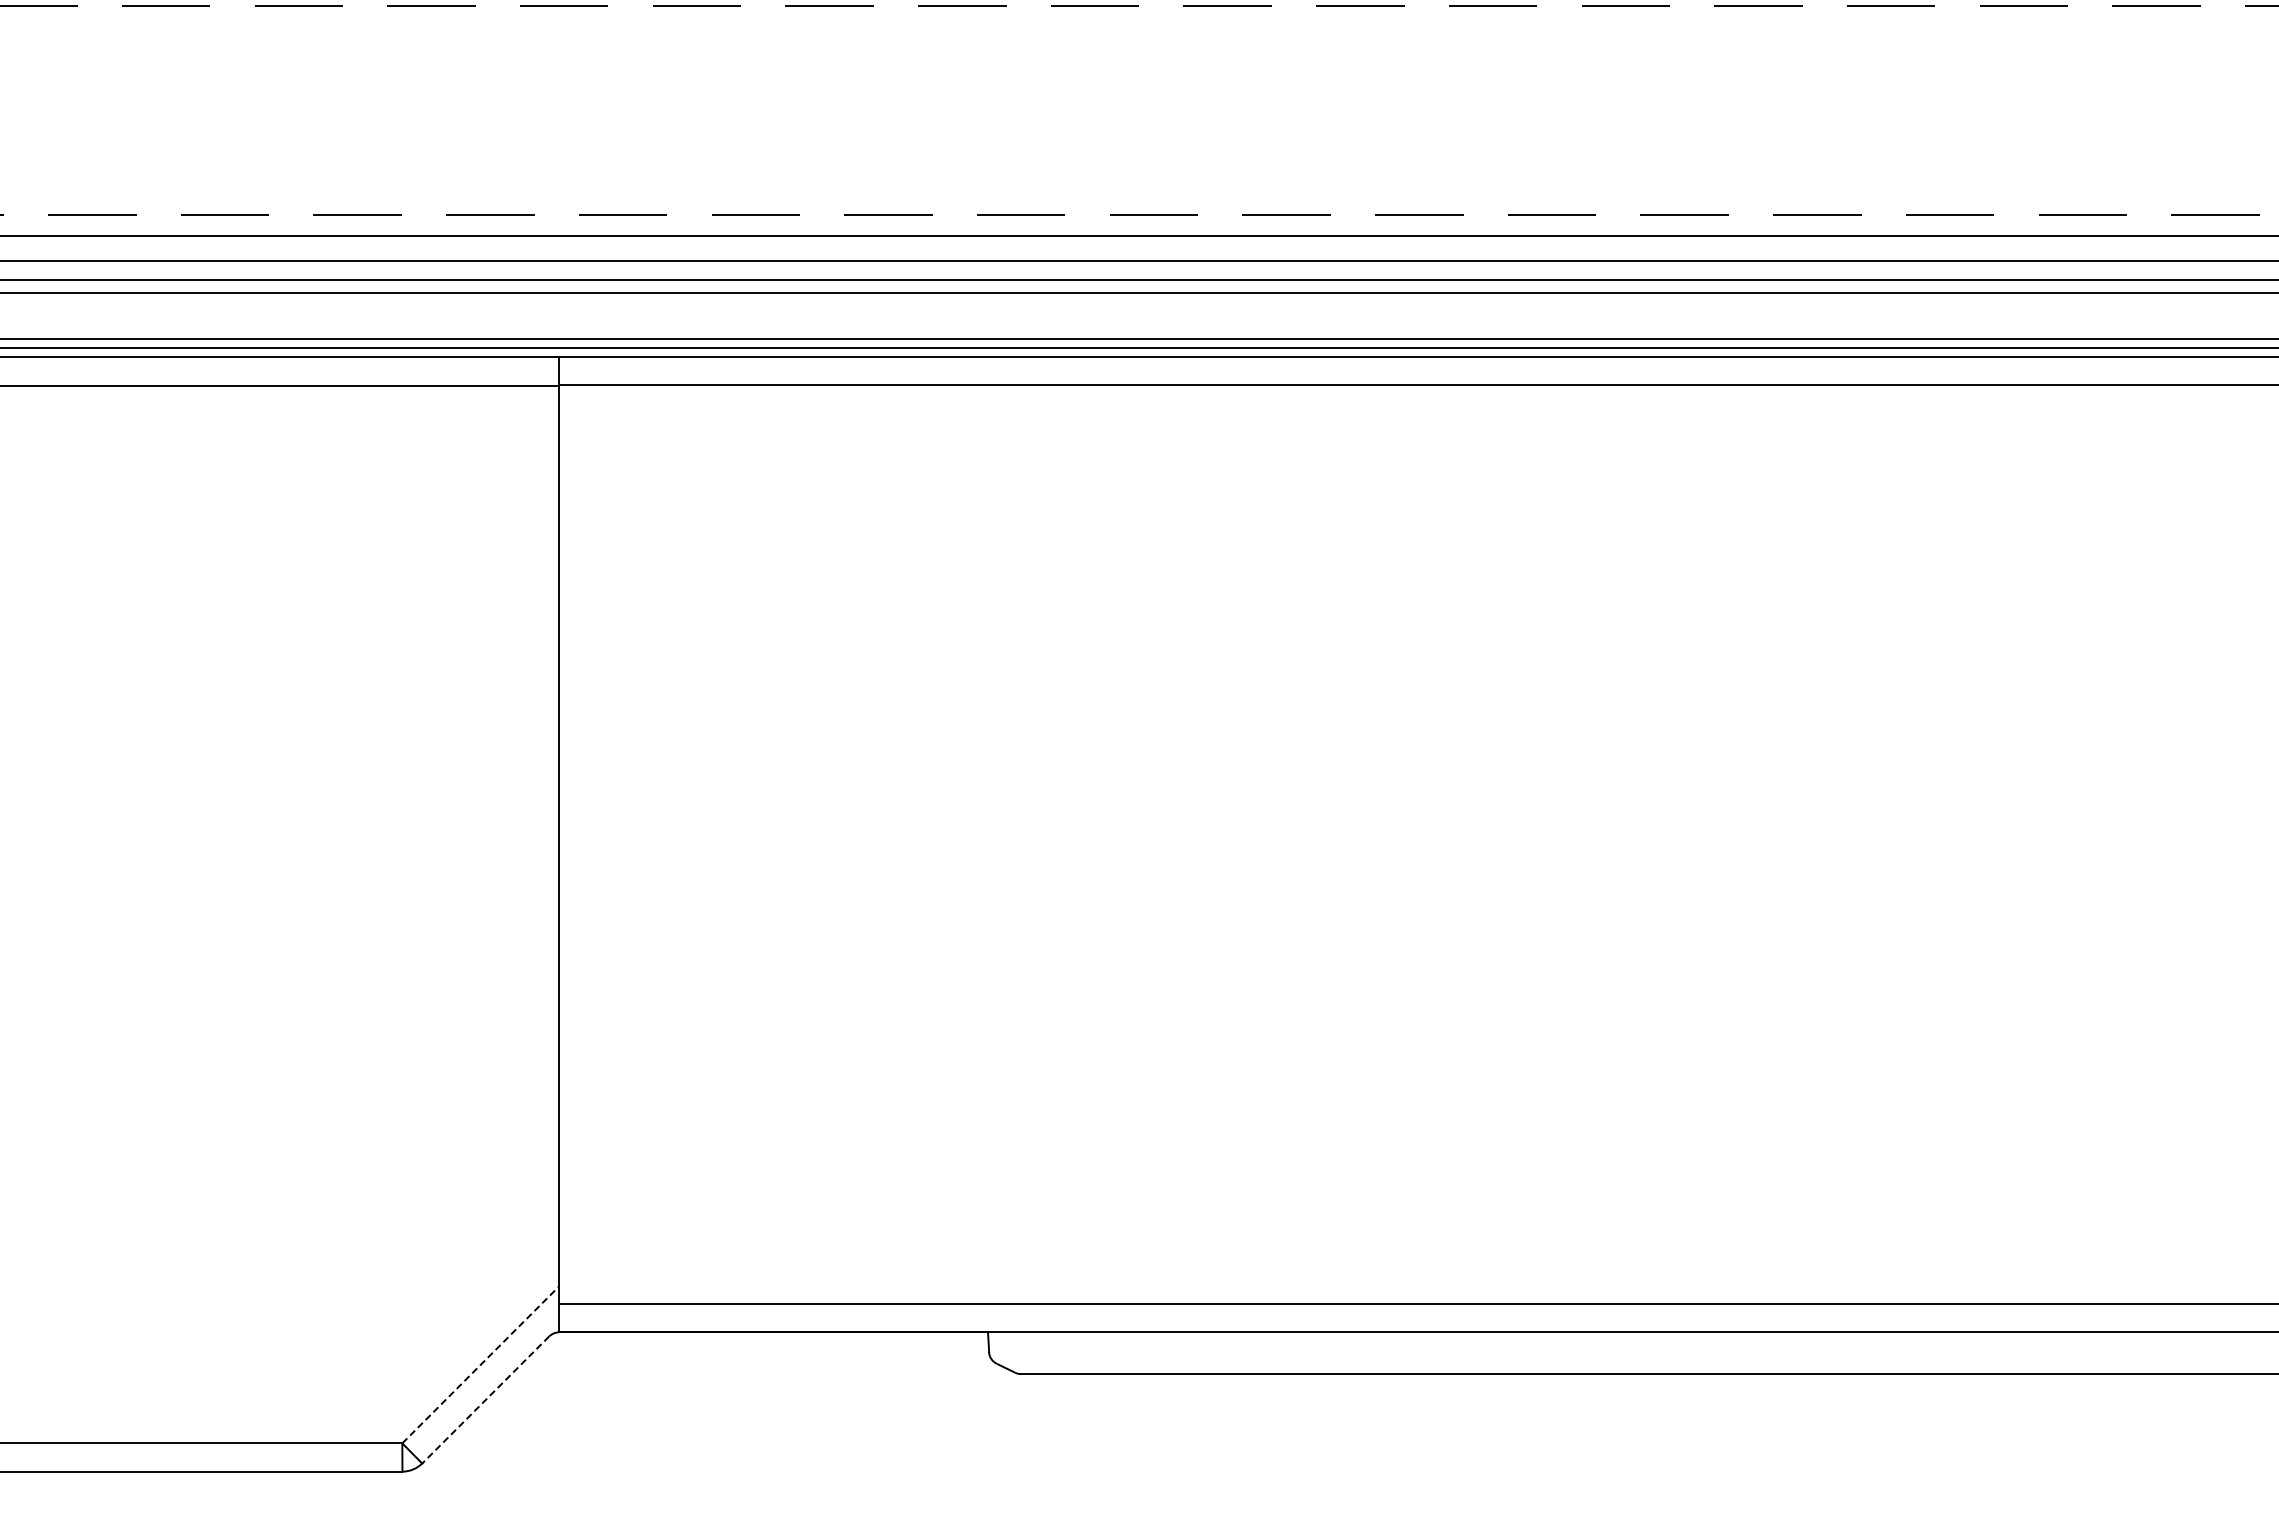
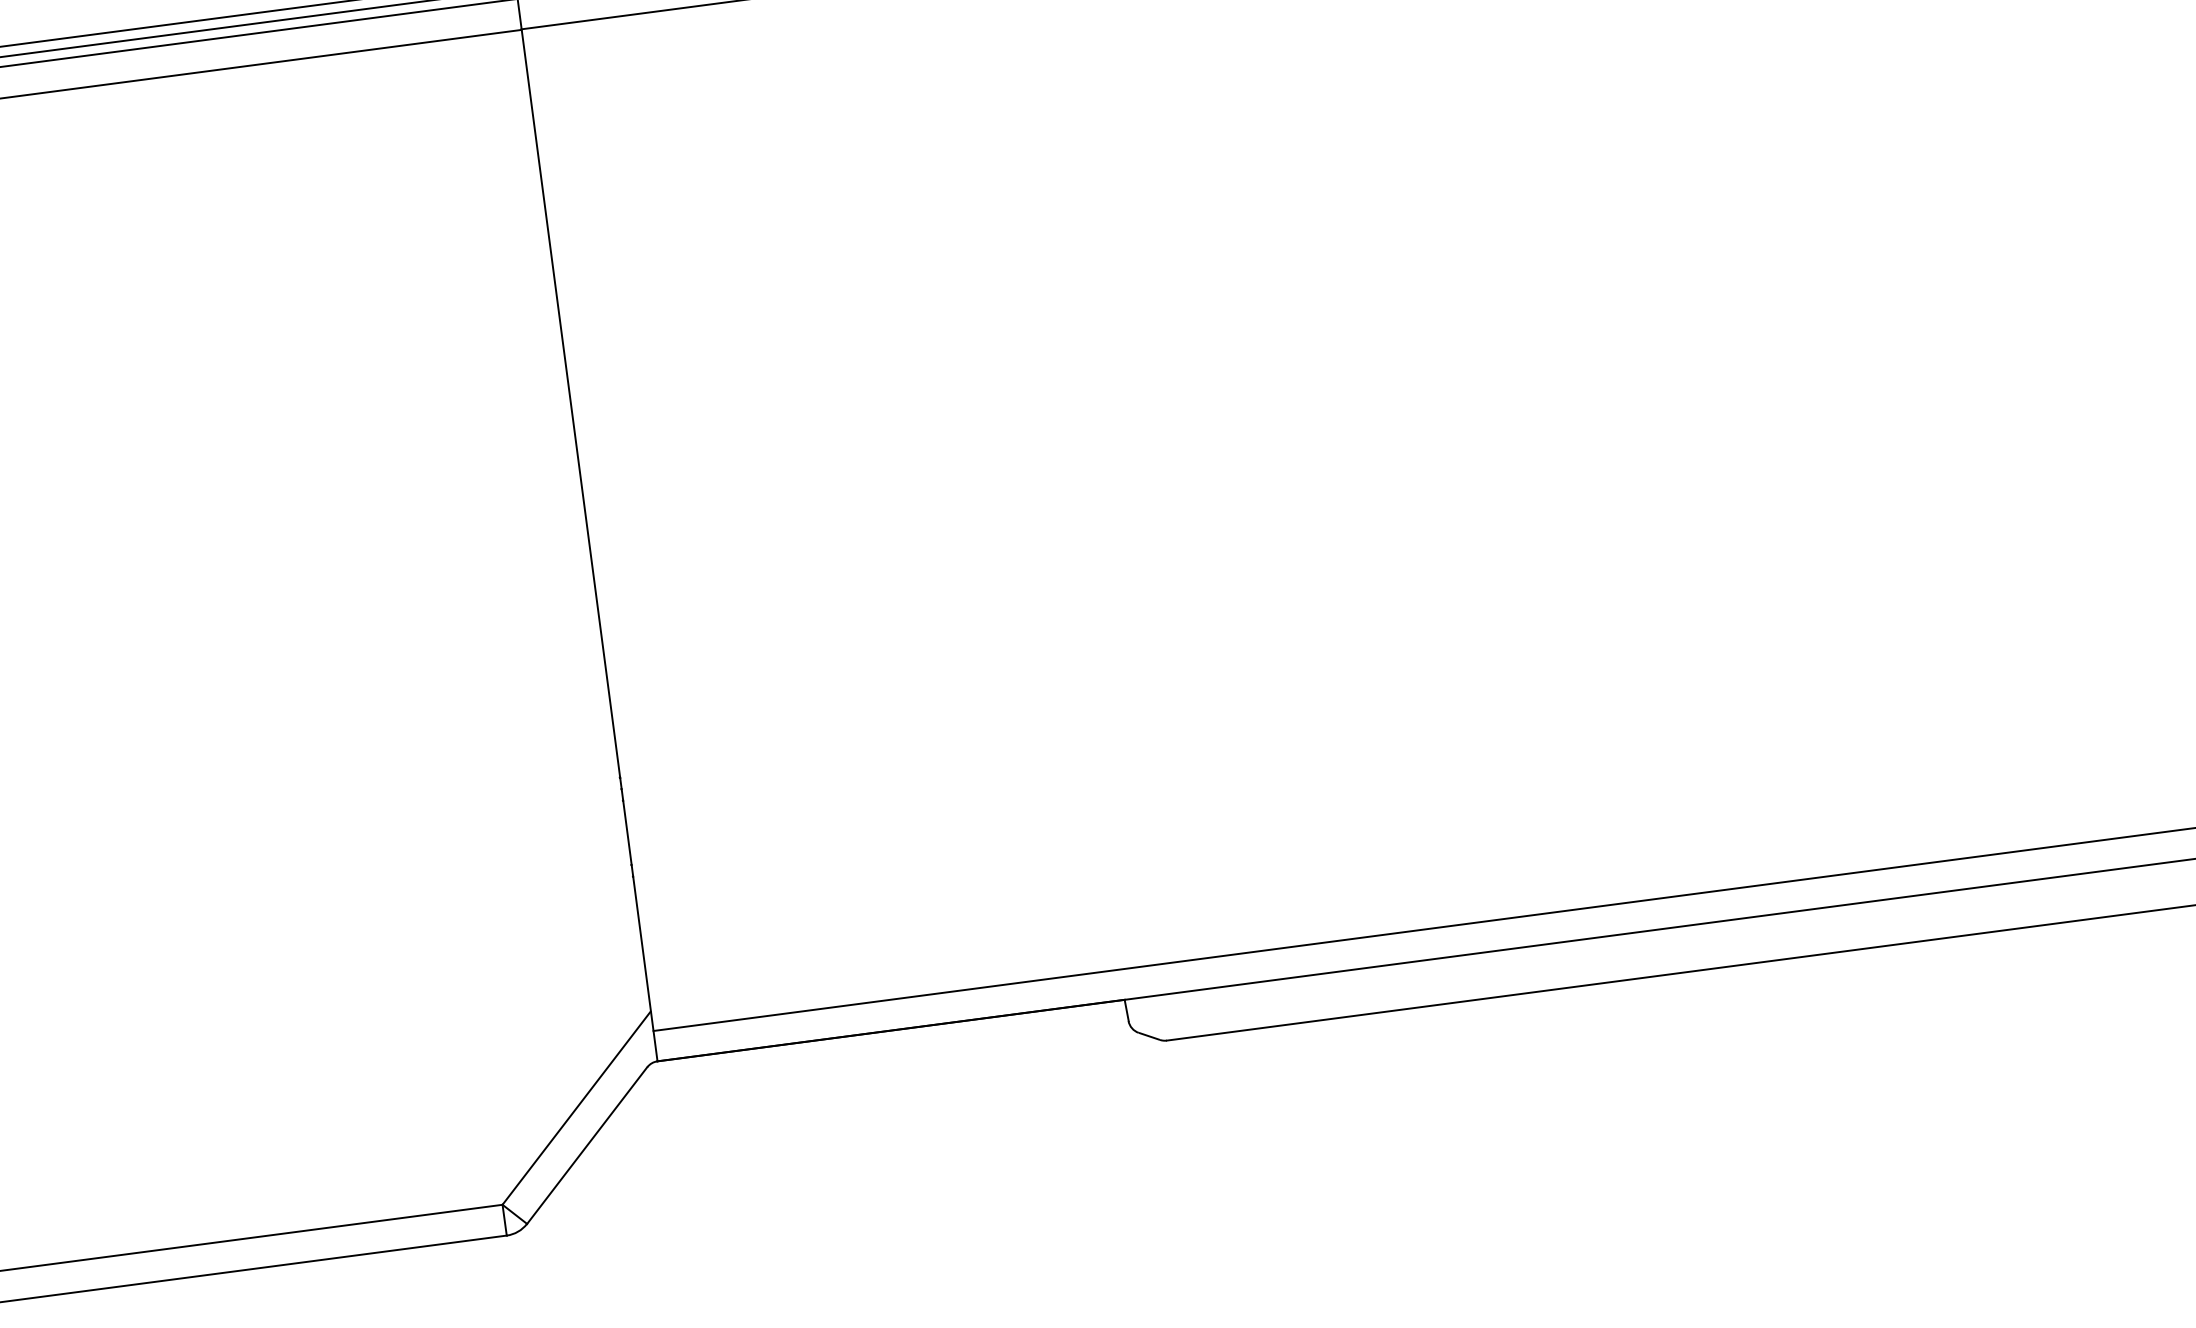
line: (480, 1365) -> (576, 1108), dashed -> solid
line: (485, 1399) -> (586, 1145), dashed -> solid

